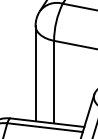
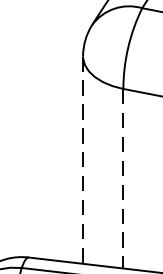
line: (35, 73) -> (82, 159), solid -> dashed
line: (54, 82) -> (124, 179), solid -> dashed

